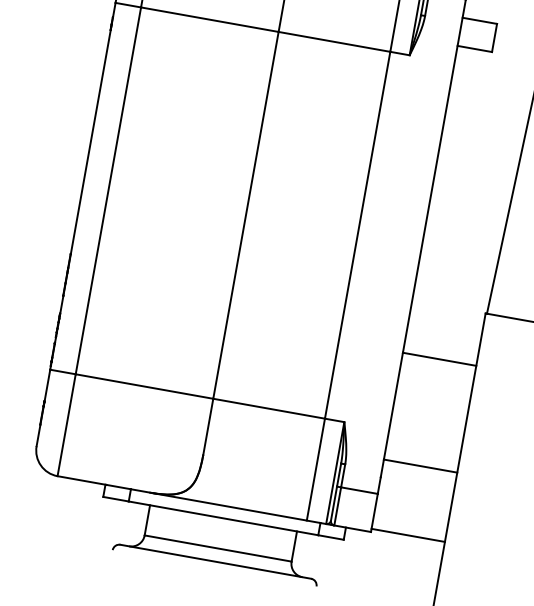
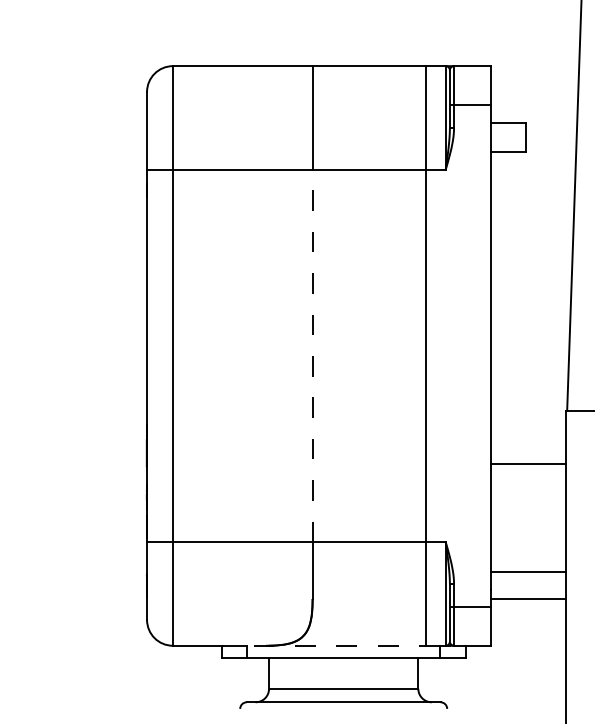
line: (245, 214) -> (312, 355), solid -> dashed
line: (225, 505) -> (343, 645), solid -> dashed
line: (408, 535) -> (528, 598), moved

